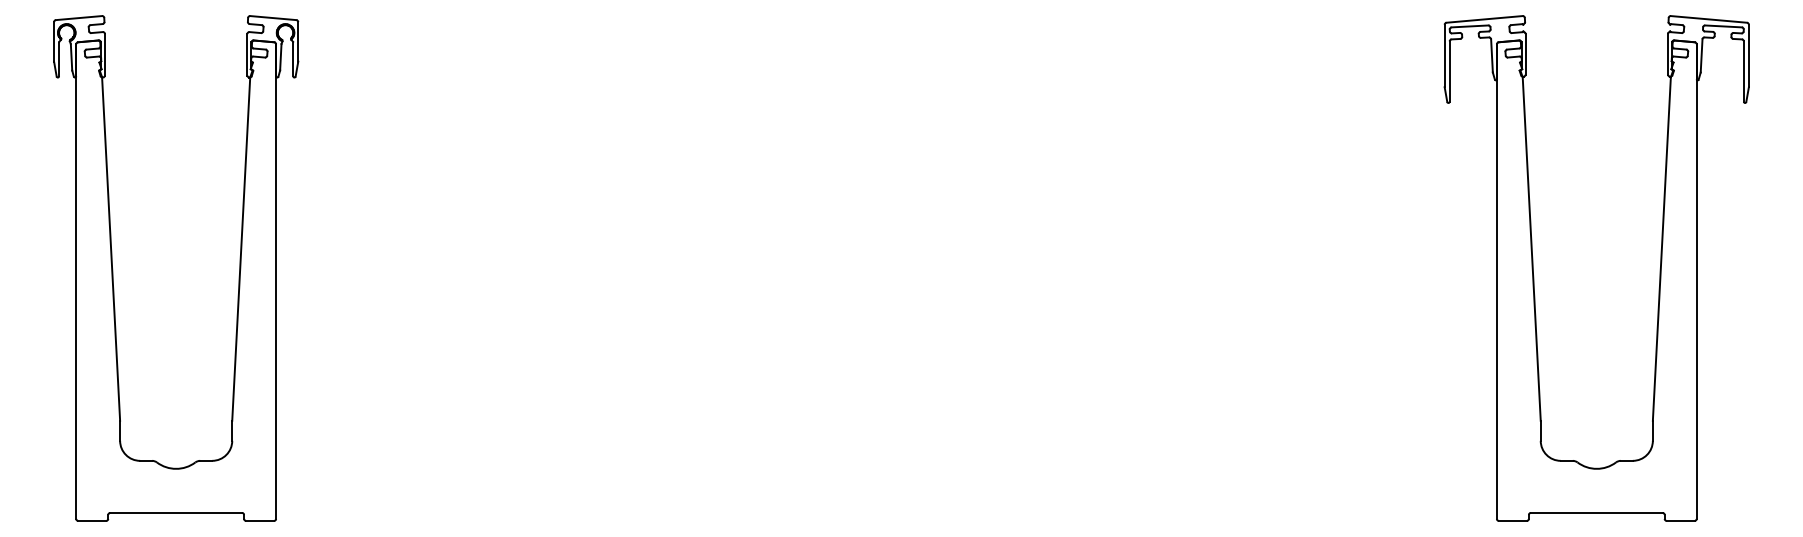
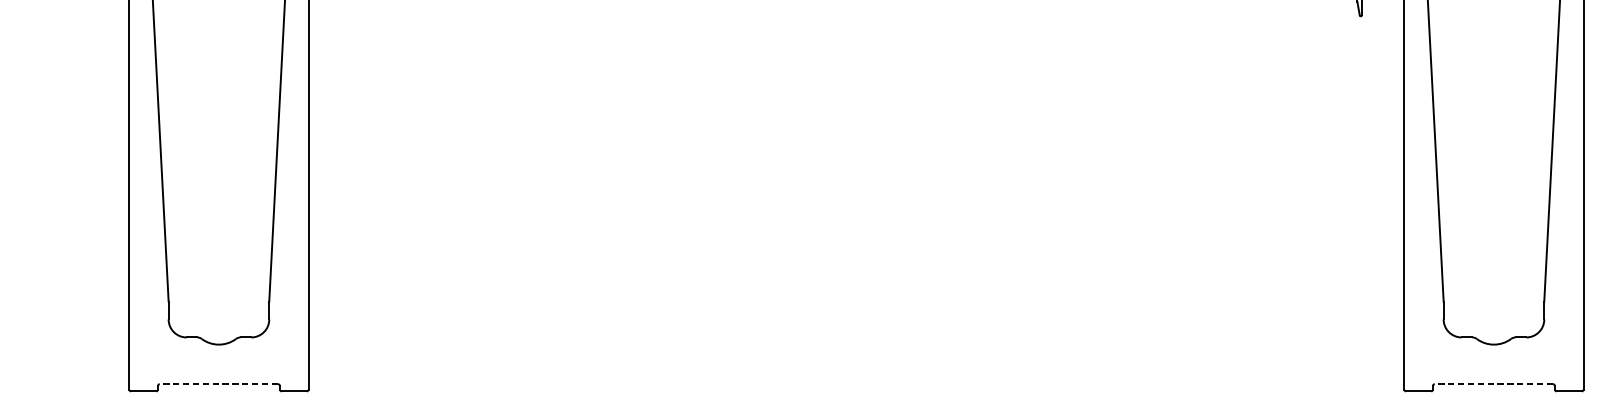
line: (176, 512) -> (219, 383), solid -> dashed
line: (1596, 512) -> (1493, 383), solid -> dashed

